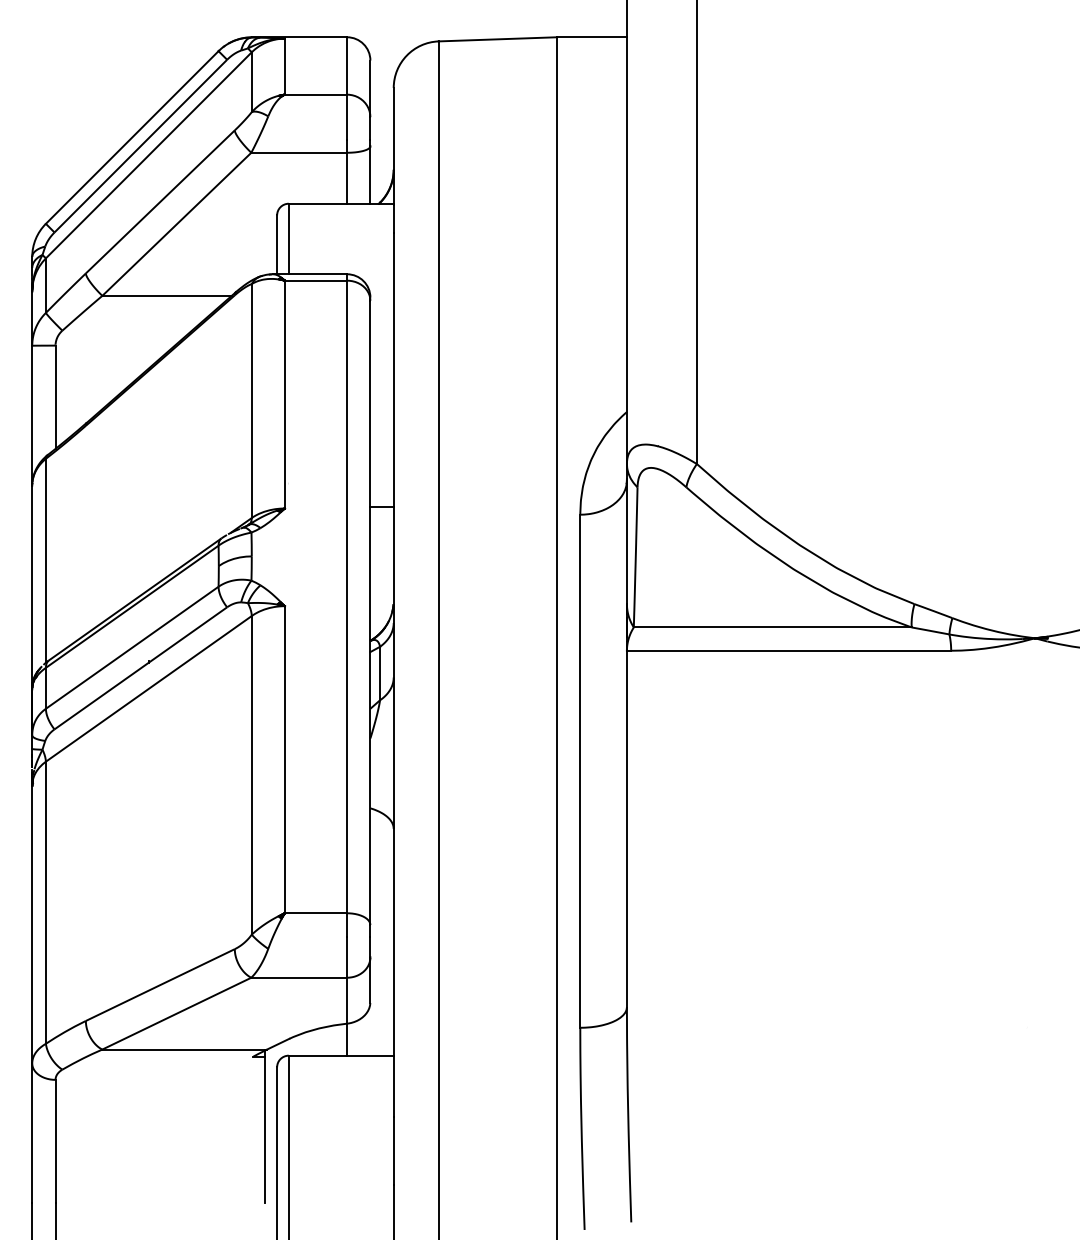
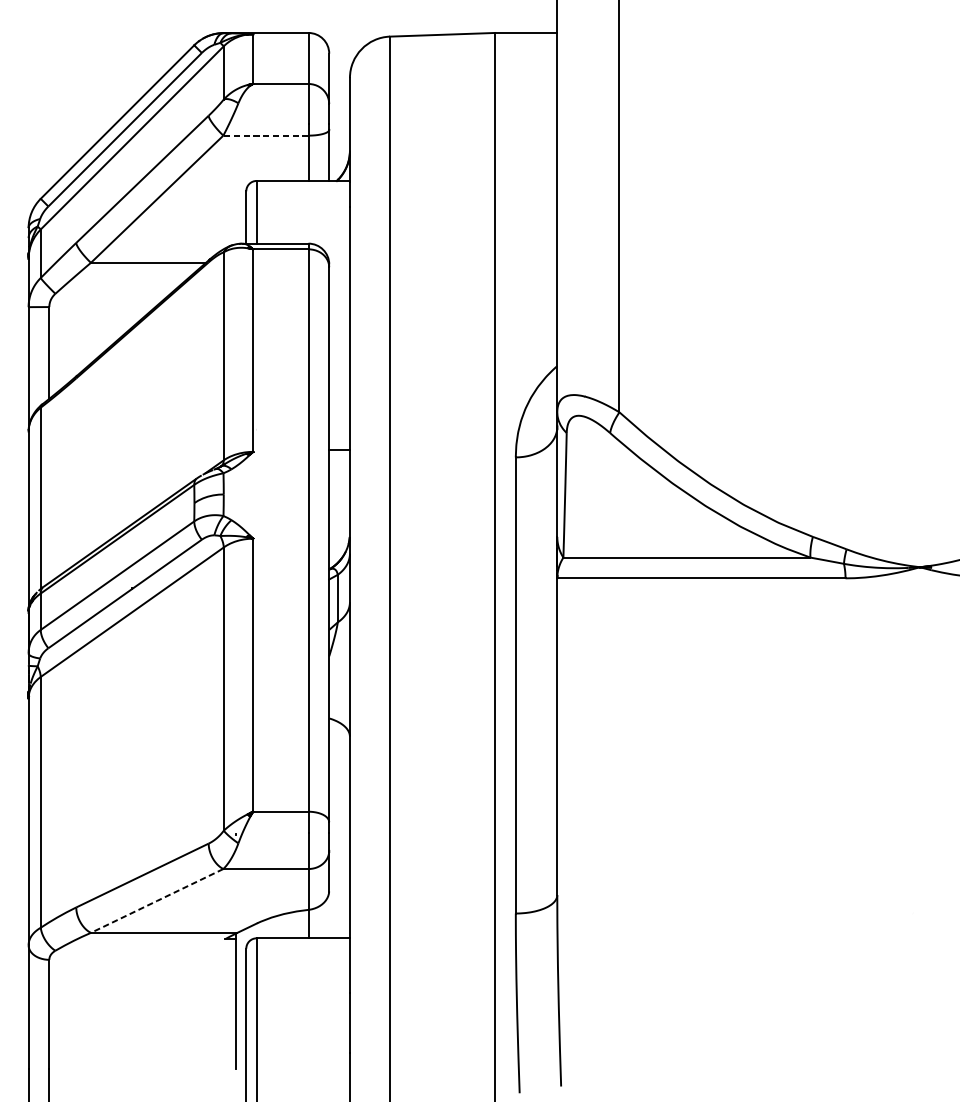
line: (299, 152) -> (266, 135), solid -> dashed
line: (176, 1013) -> (156, 900), solid -> dashed

